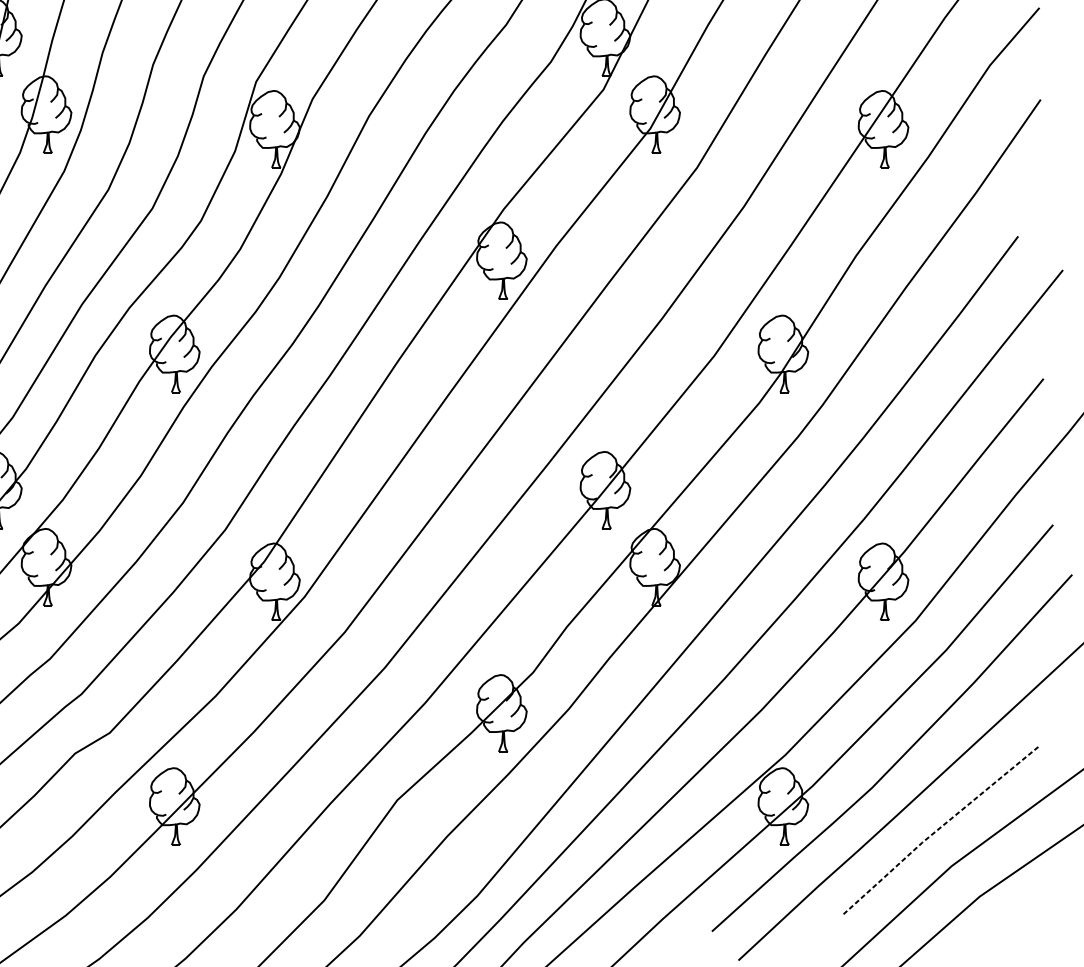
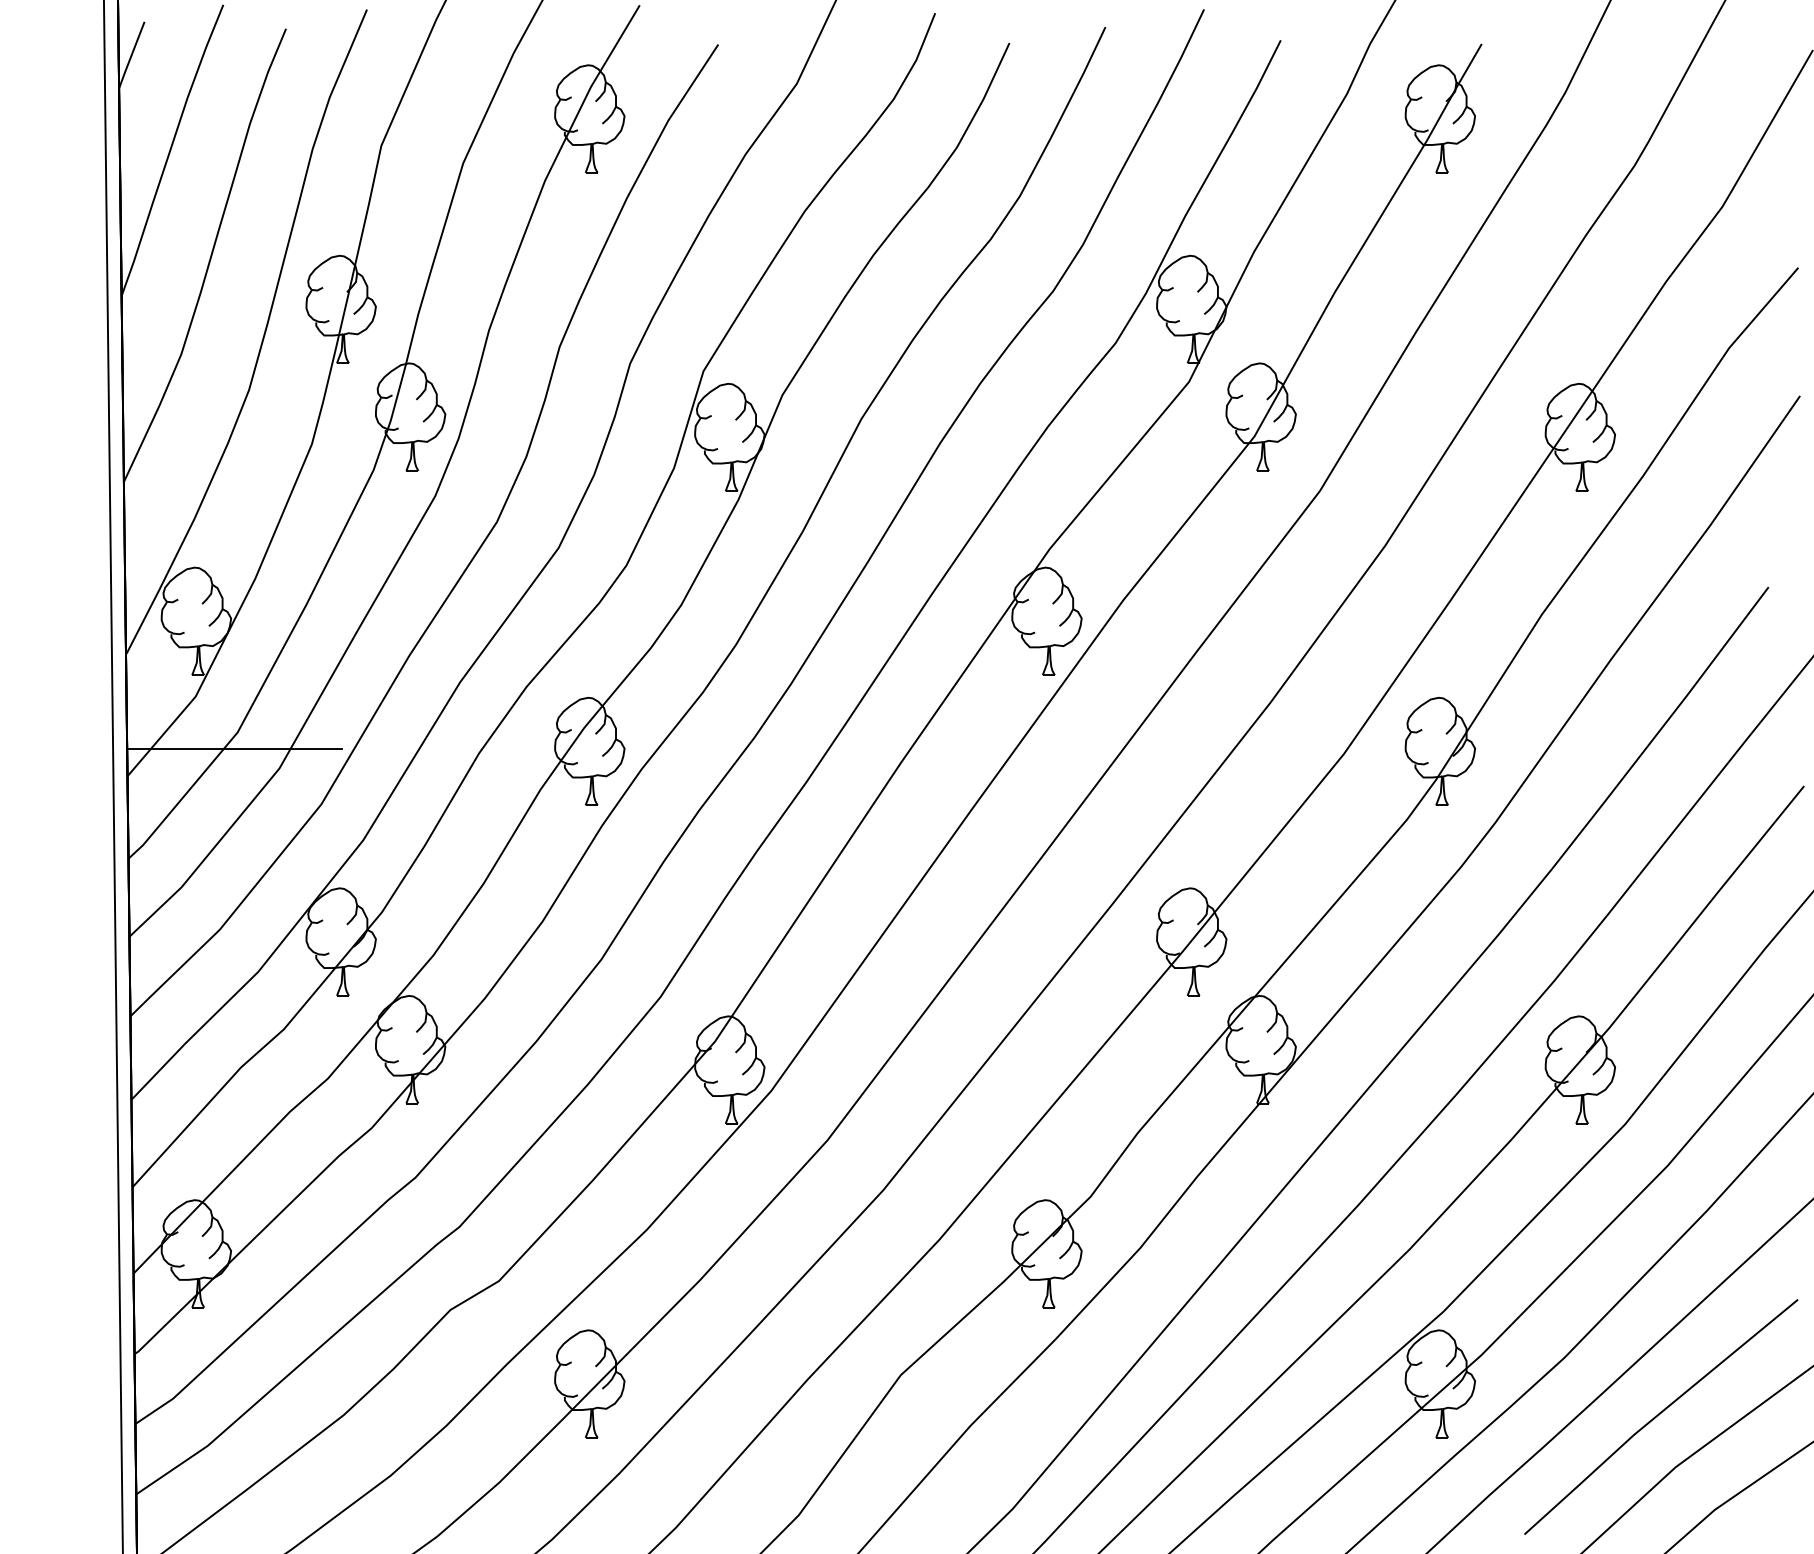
line: (939, 829) -> (1658, 1415), dashed -> solid

